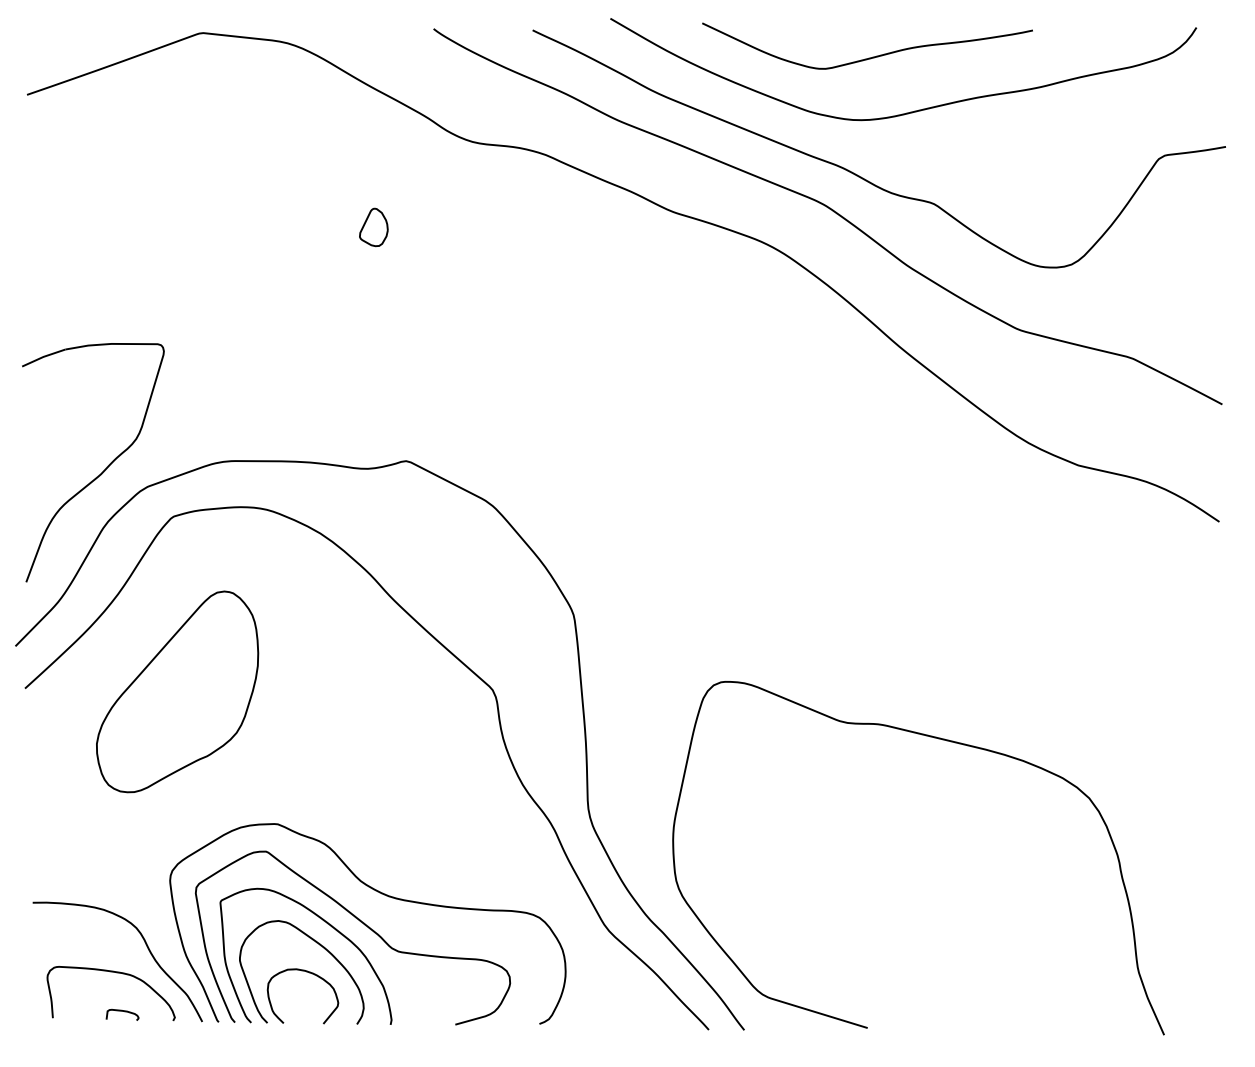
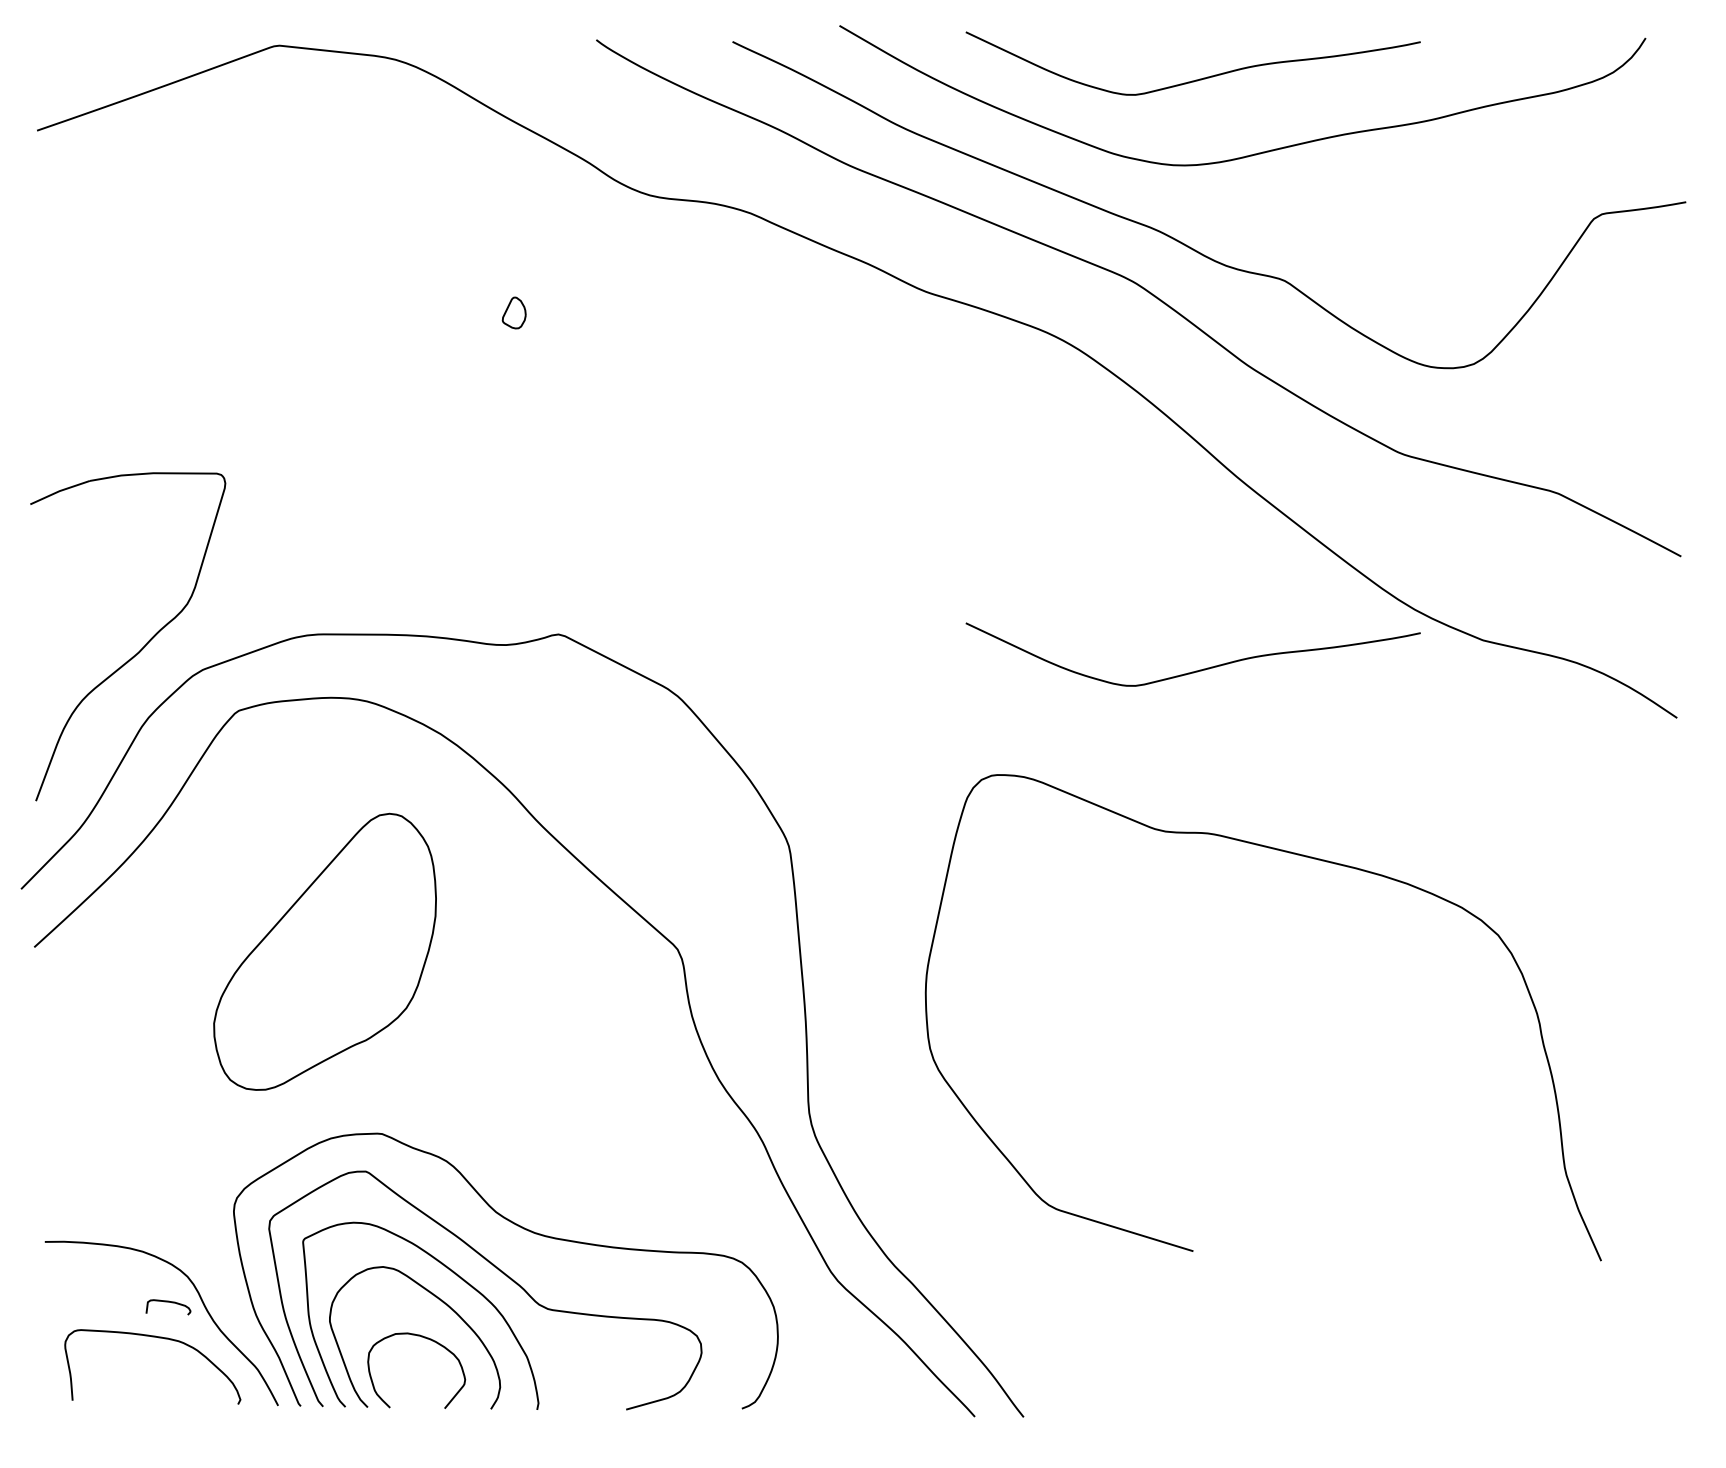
part: (374, 227) -> (514, 312), size x0.6
curve: (869, 487) -> (1195, 670), added
part: (177, 691) -> (324, 951), moved
curve: (946, 741) -> (1301, 856), moved
curve: (122, 1011) -> (168, 1302), moved

